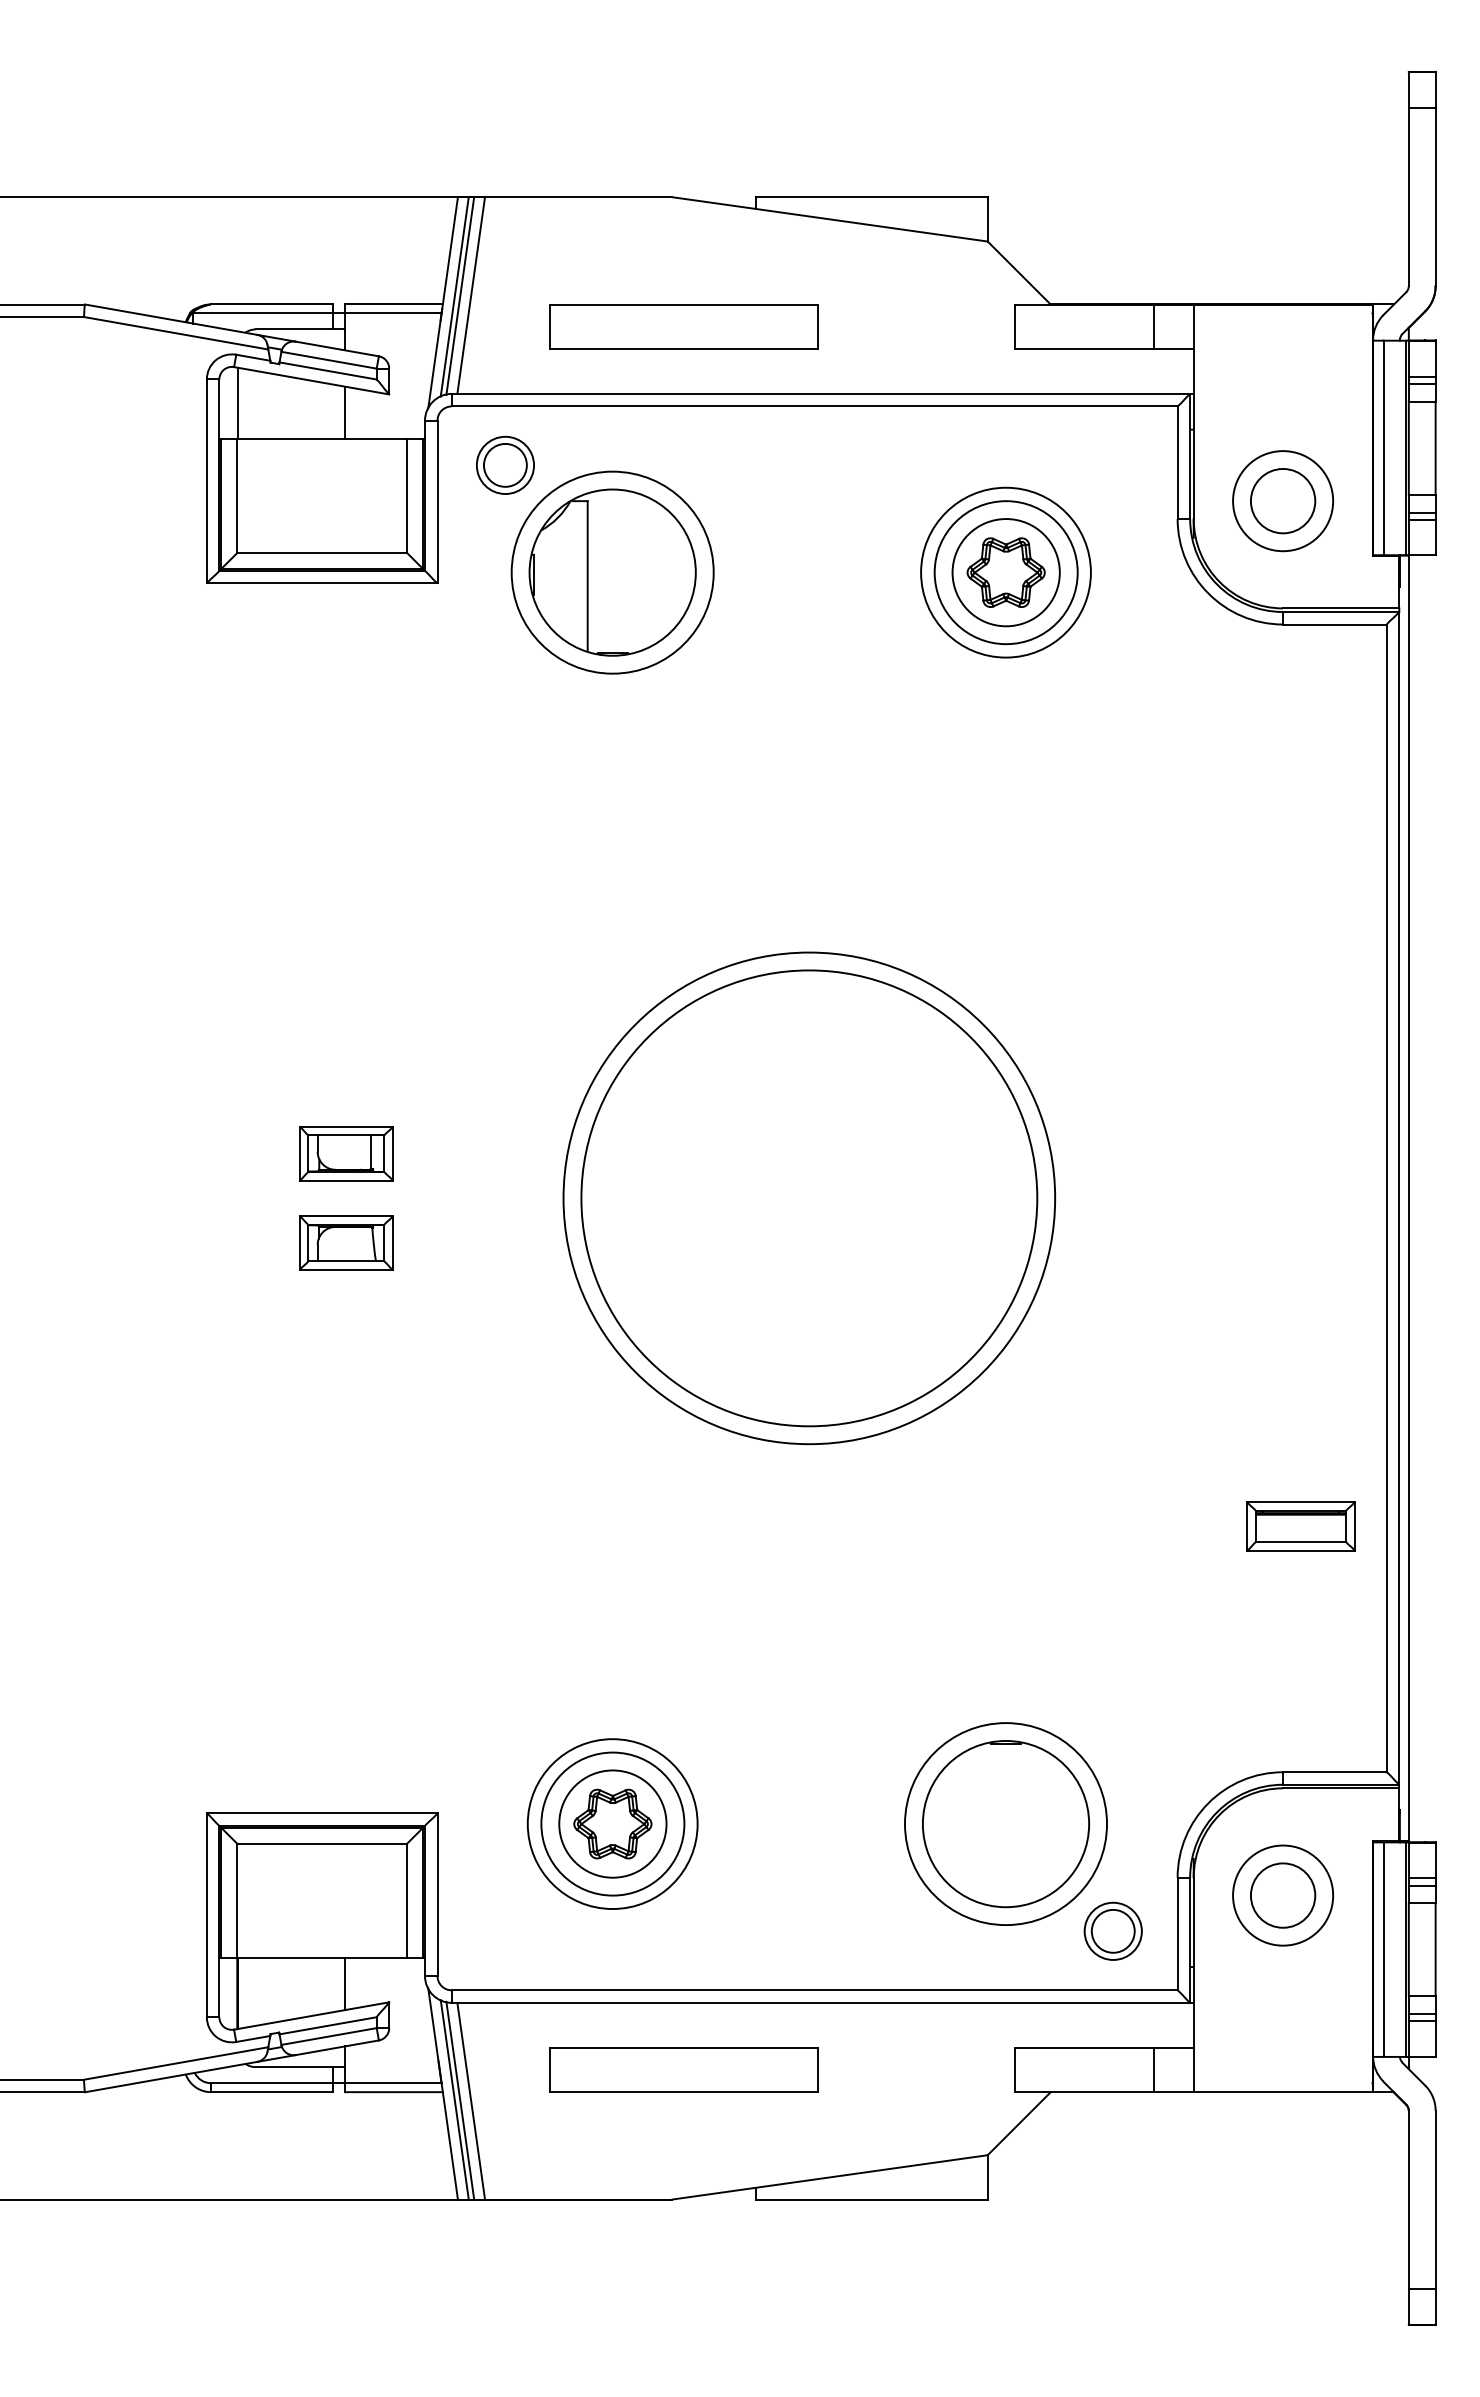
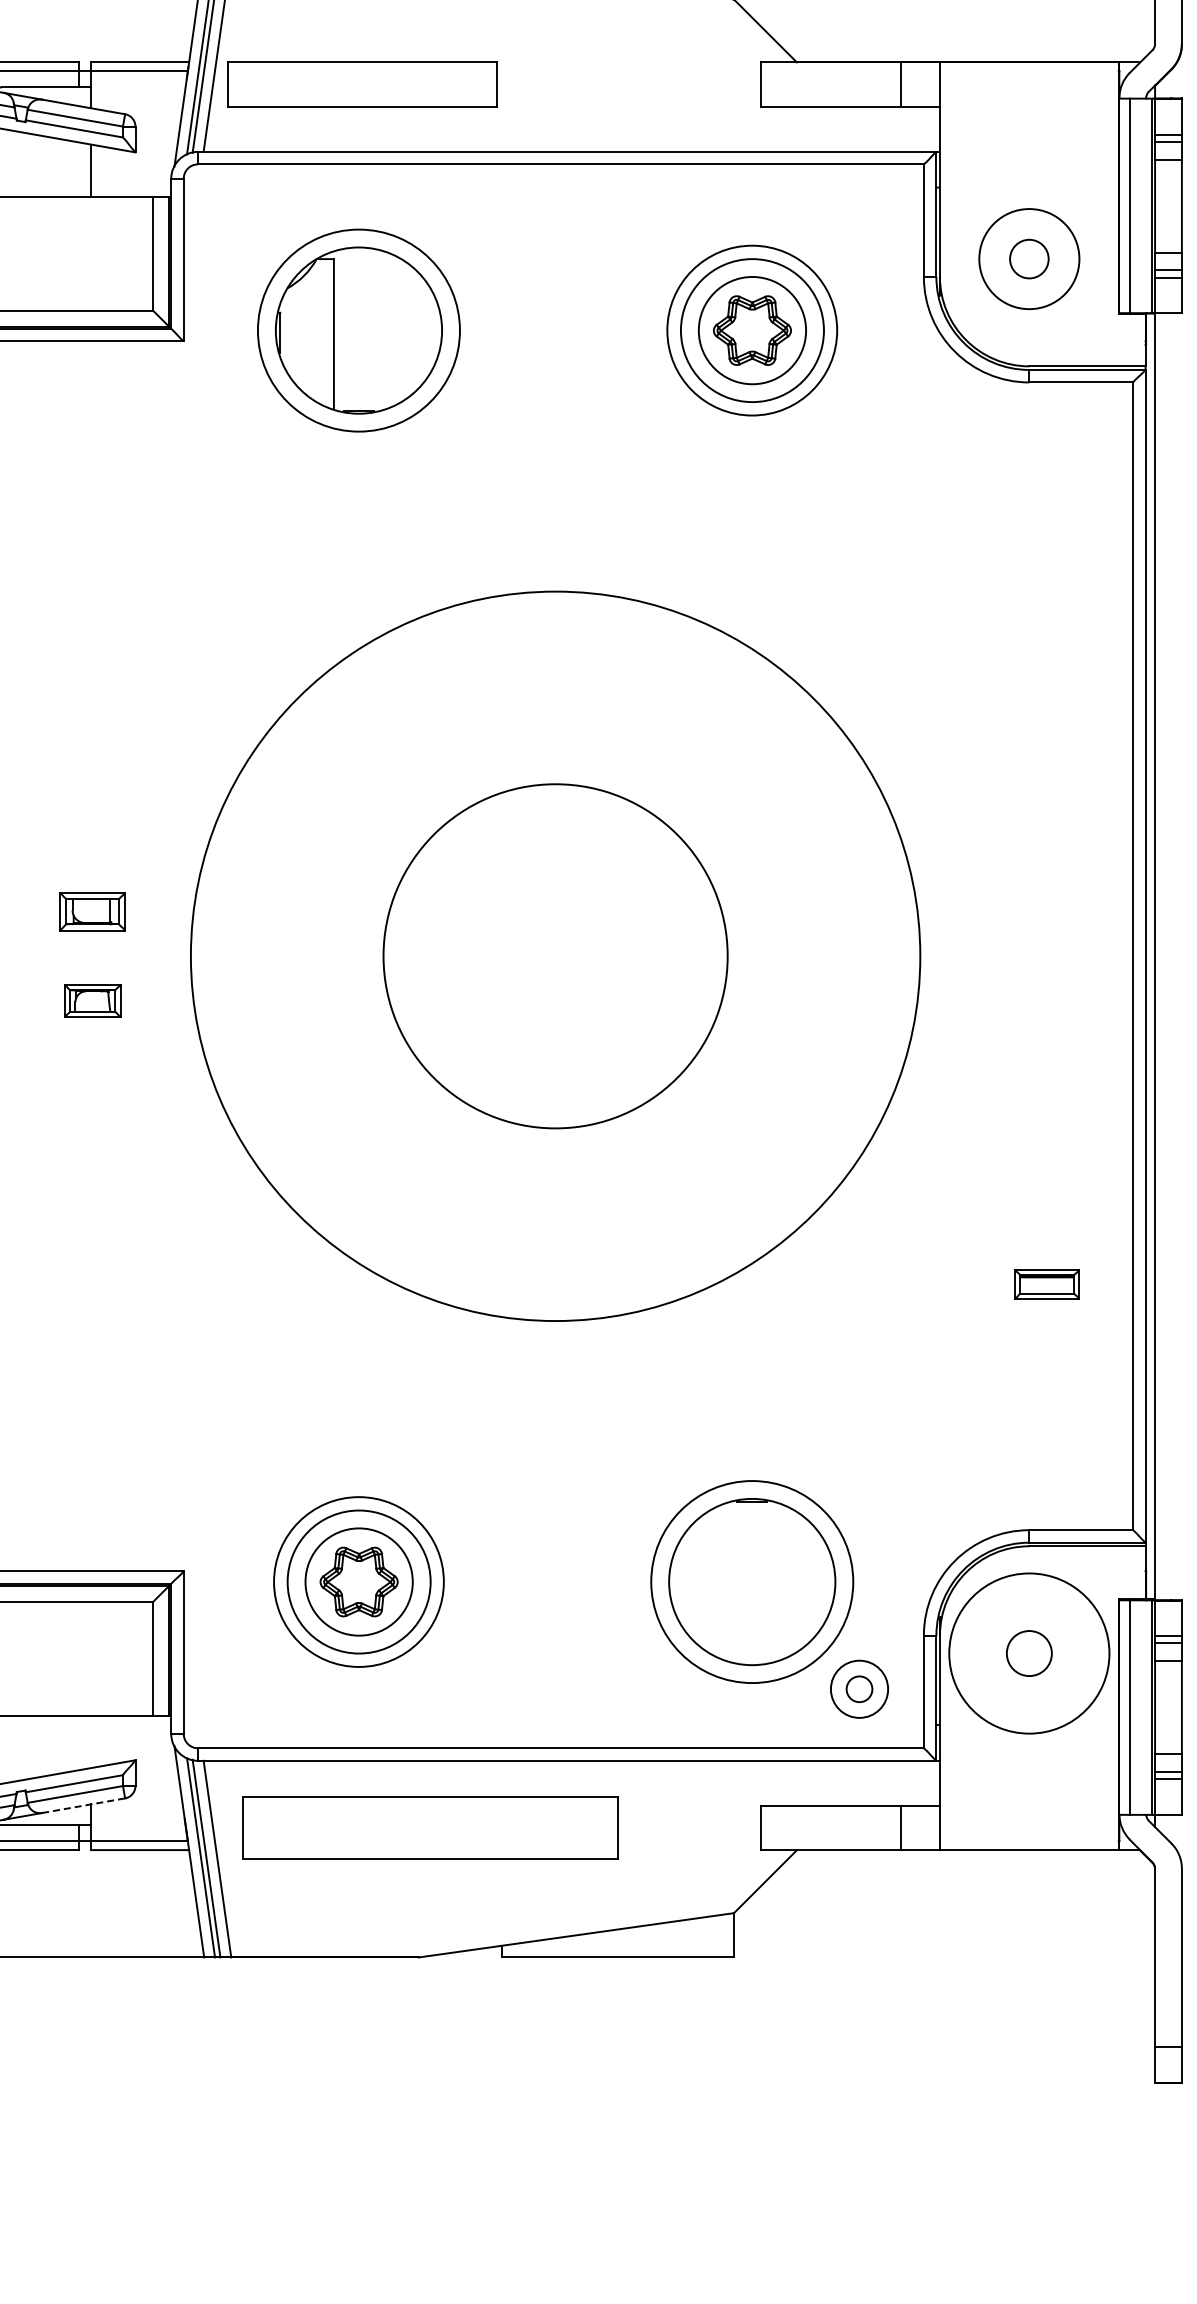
part: (683, 326) -> (361, 84), moved
part: (505, 464) -> (251, 222), removed
circle: (1282, 500) -> (1028, 258), size x0.6
part: (346, 1153) -> (92, 911), size x0.7
circle: (809, 1198) -> (555, 956), size x0.7
circle: (809, 1198) -> (555, 956), size x1.6
part: (346, 1242) -> (92, 1000), size x0.6
part: (1300, 1526) -> (1046, 1284), size x0.6
circle: (1282, 1895) -> (1028, 1653), size x0.7
circle: (1283, 1895) -> (1029, 1653), size x1.6
circle: (1112, 1930) -> (858, 1688), size x0.6
line: (345, 1984) -> (91, 1742), removed
line: (337, 2047) -> (83, 1805), solid -> dashed
part: (683, 2069) -> (429, 1827), size x1.4

